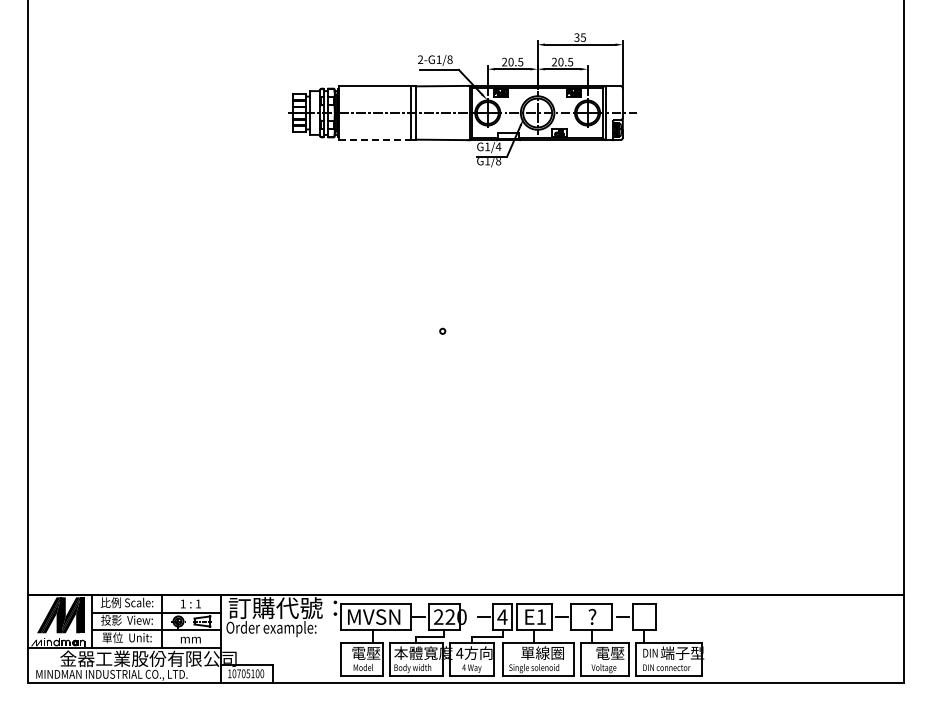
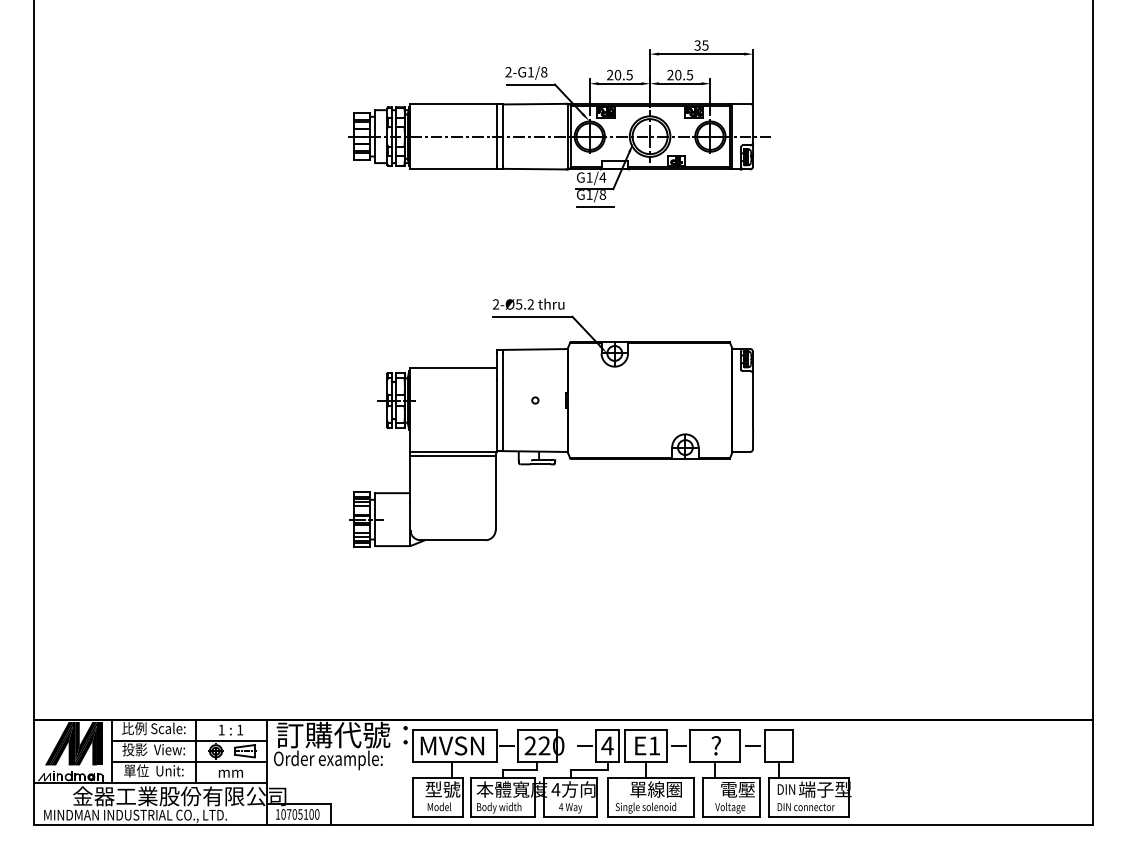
line: (375, 139) -> (454, 168), dashed -> solid
line: (491, 171) -> (594, 207), added
part: (455, 349) -> (550, 422), added
text: (366, 652) -> (443, 788), 電壓 -> 型號

